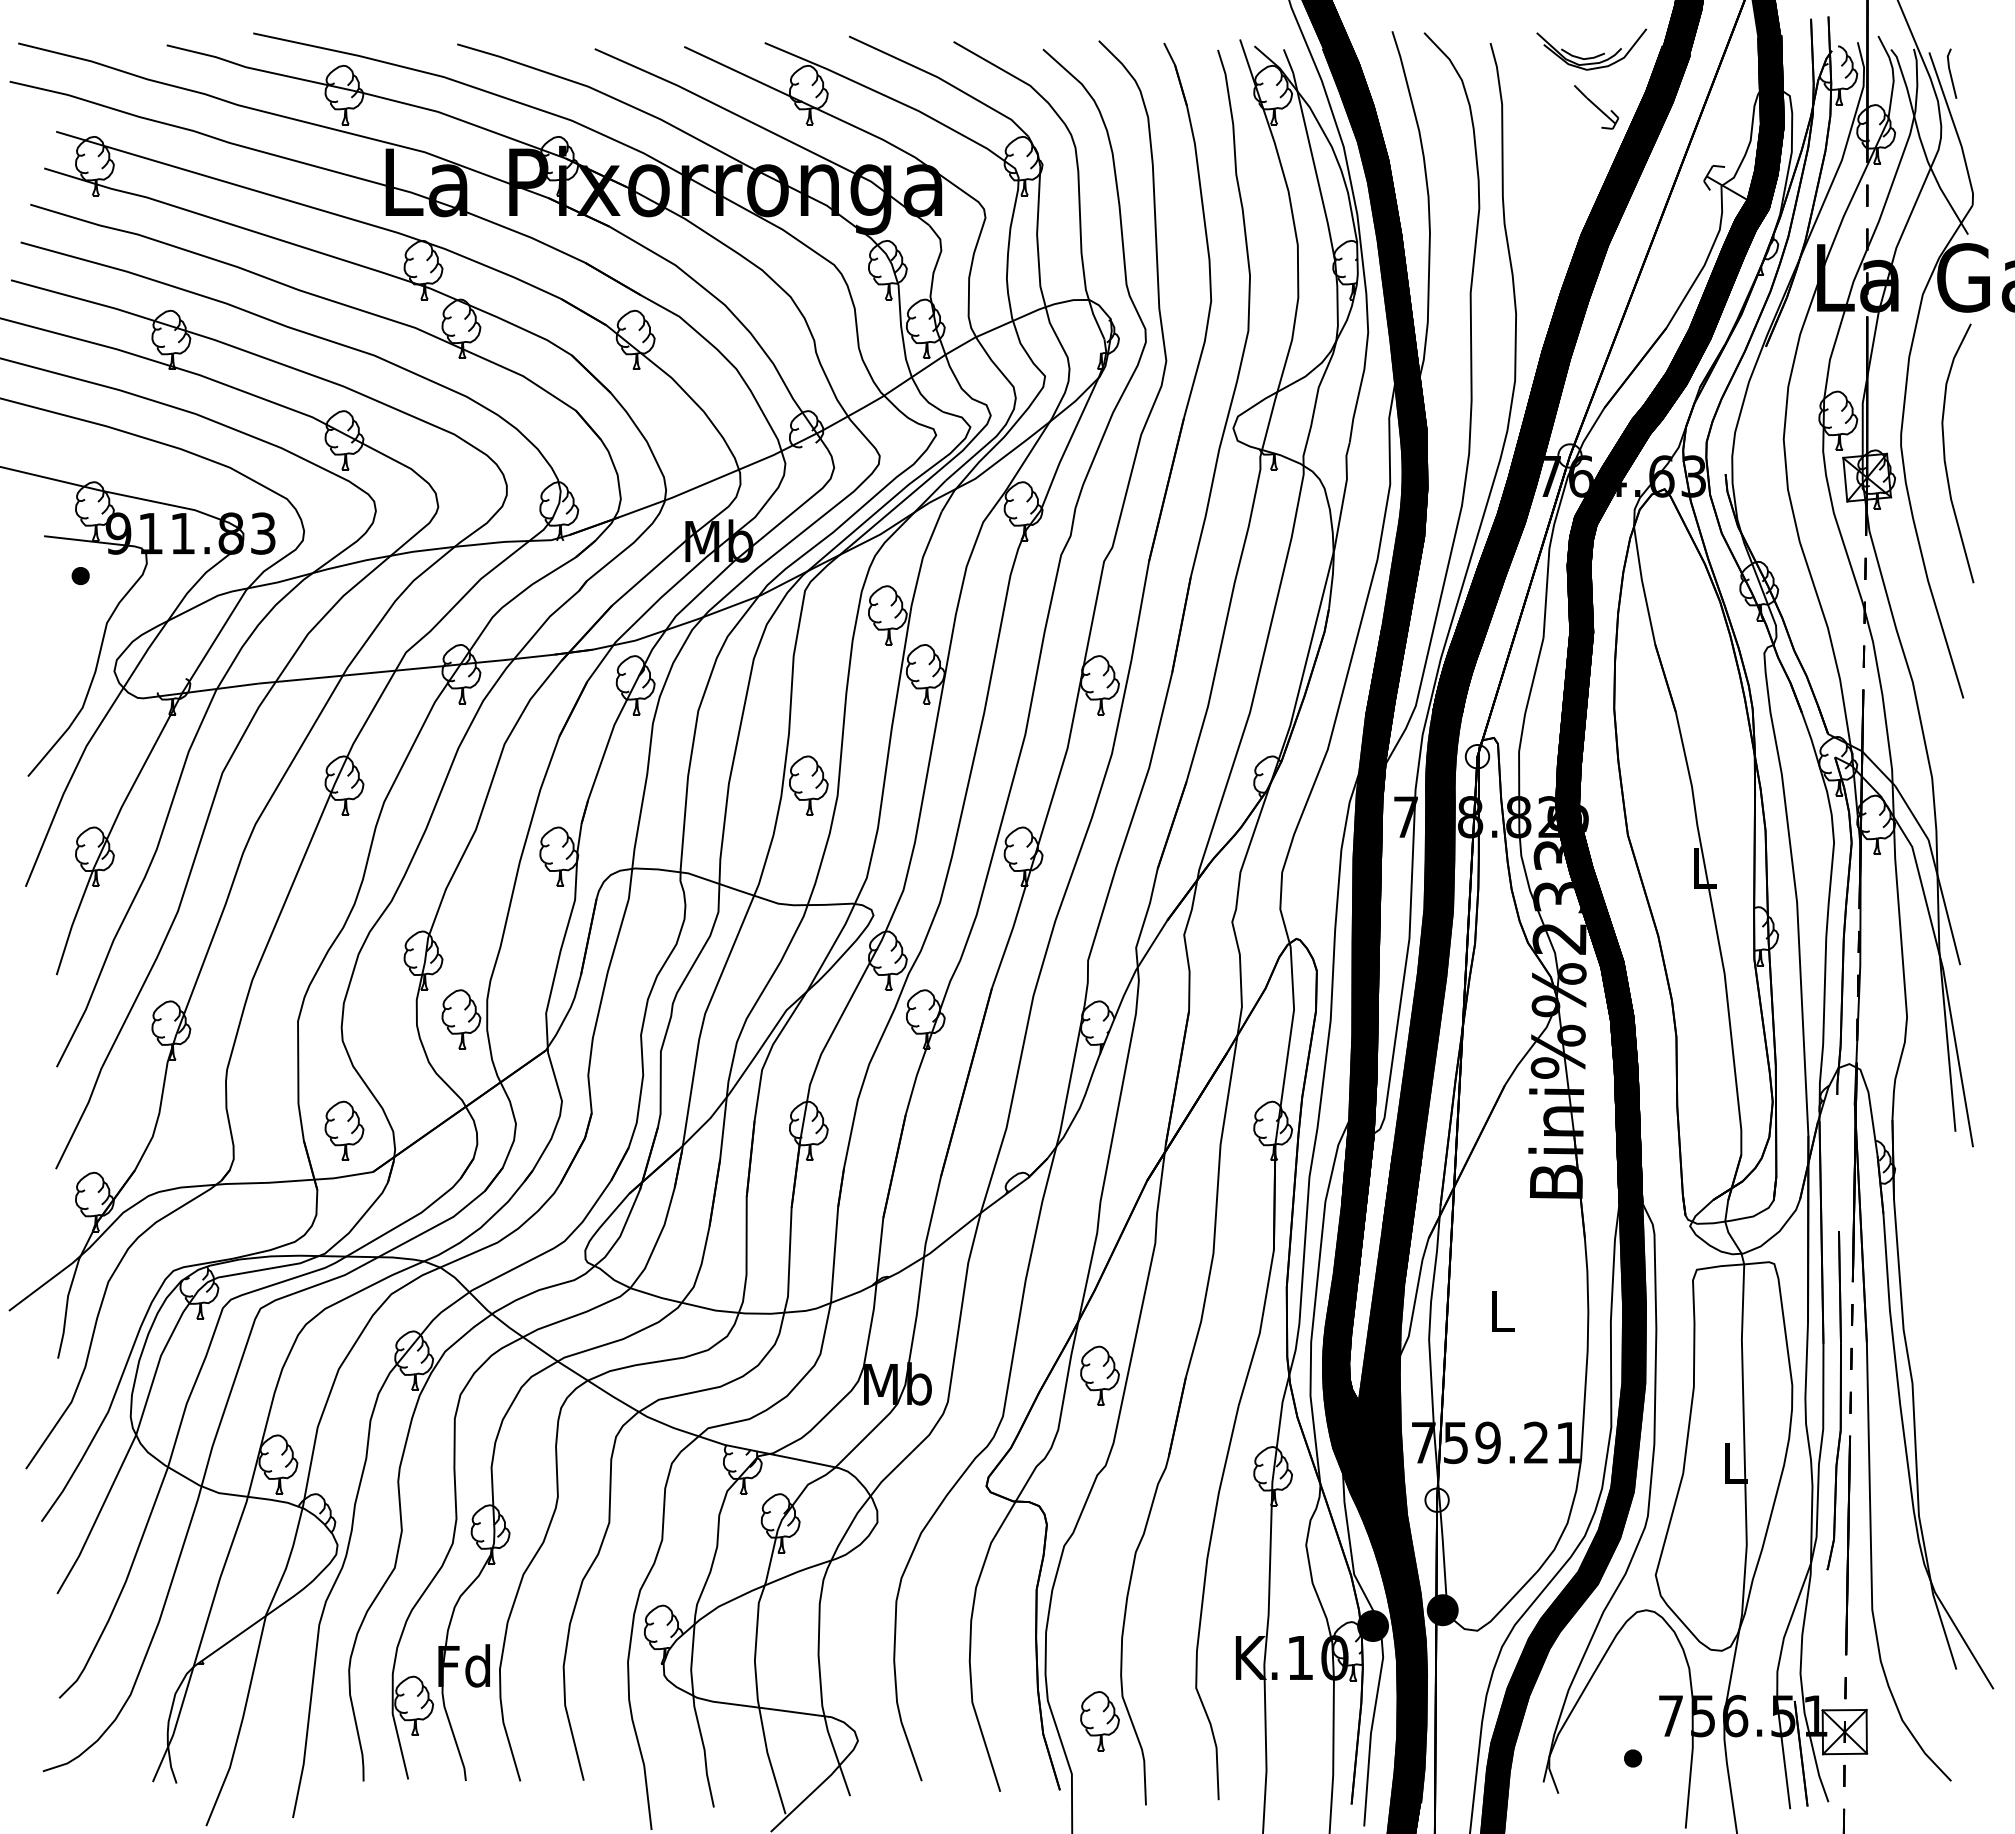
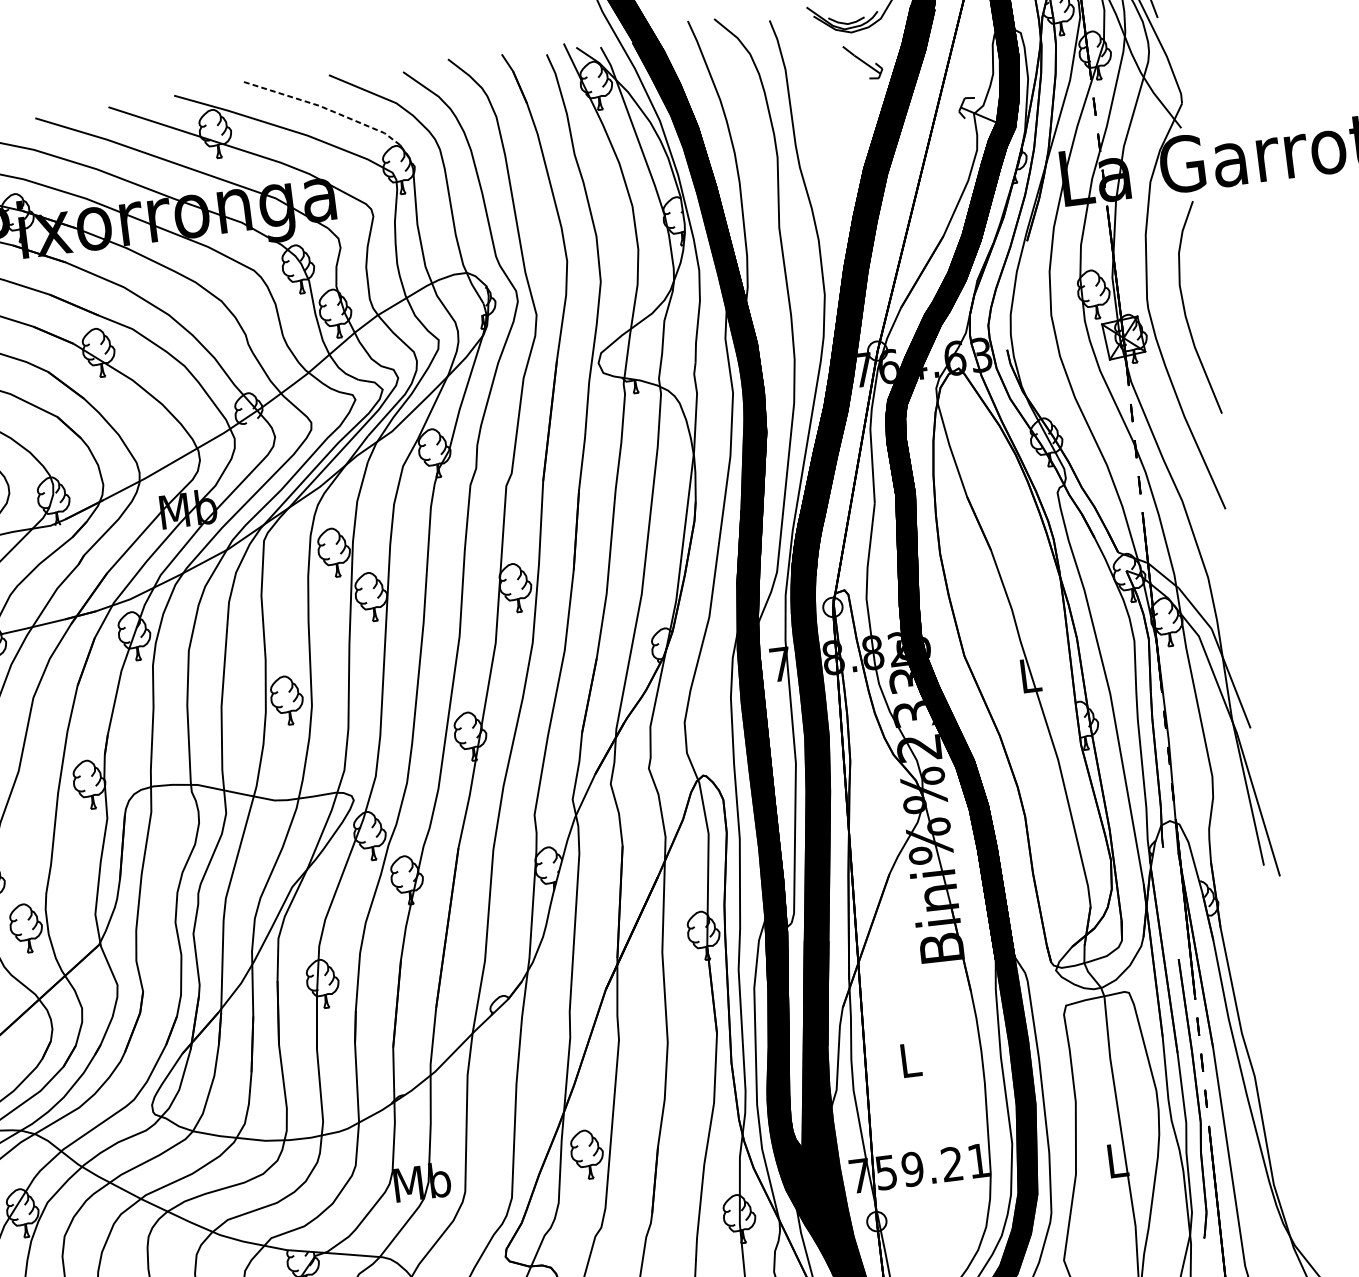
line: (942, 80) -> (323, 108), solid -> dashed

